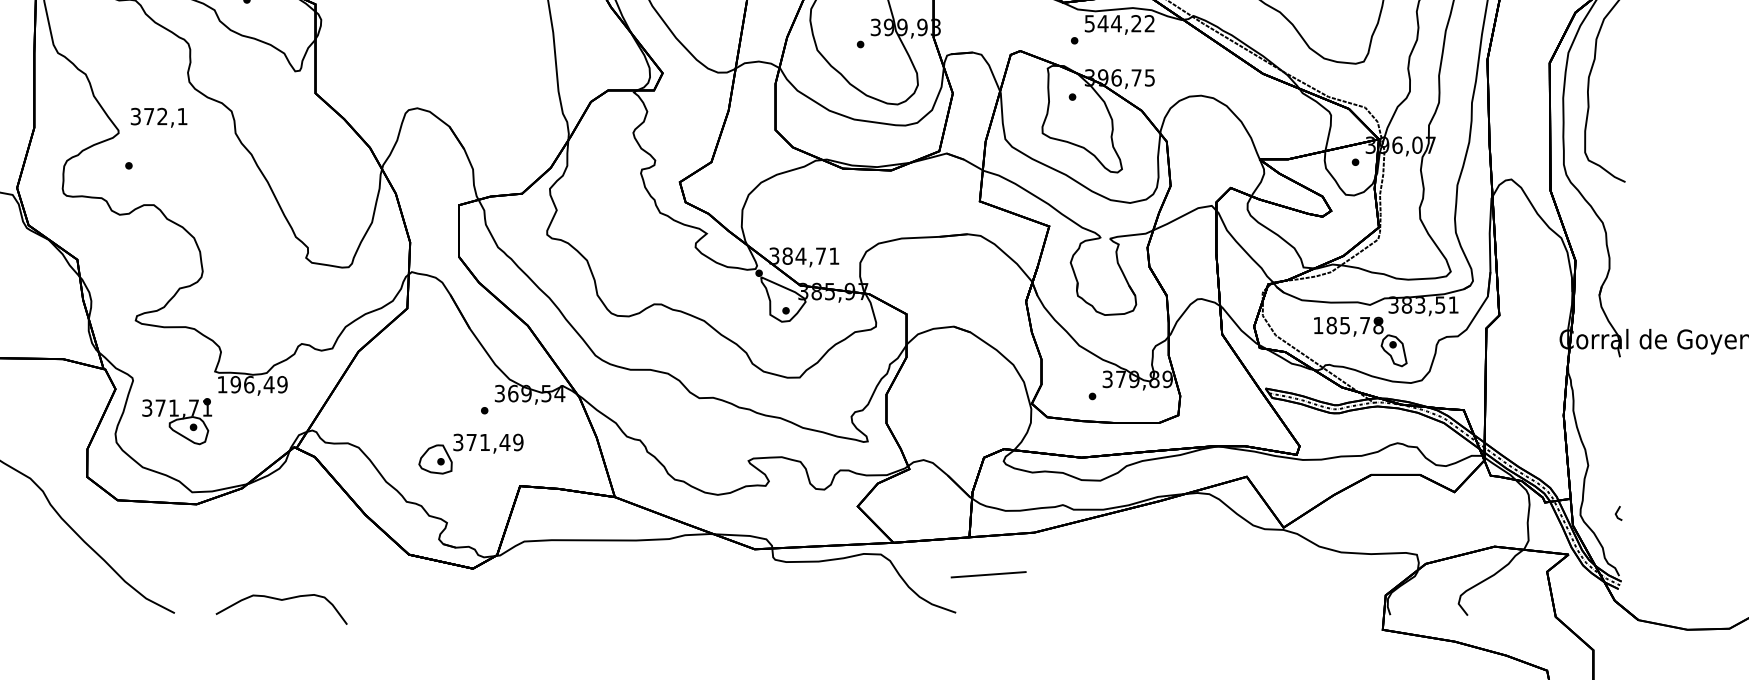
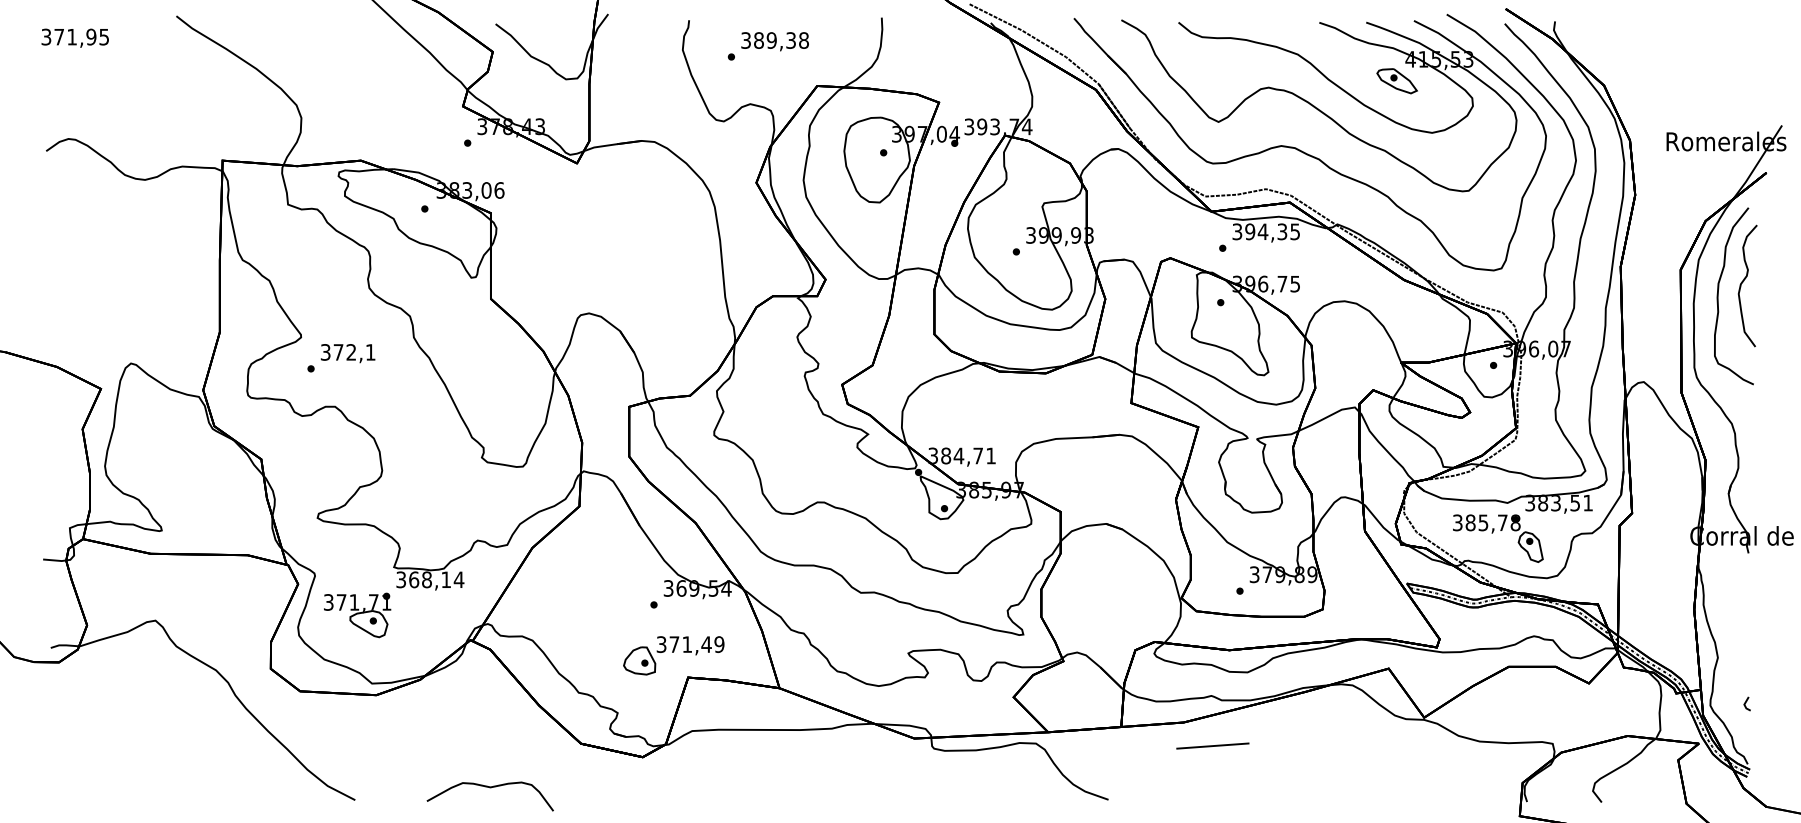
text: (1120, 23) -> (1266, 231), 544,22 -> 394,35
curve: (1614, 76) -> (1743, 282), added
text: (158, 117) -> (347, 353), moved
text: (1318, 325) -> (1457, 522), 185,78 -> 385,78
text: (252, 384) -> (430, 579), 196,49 -> 368,14
part: (470, 453) -> (673, 655), moved
line: (988, 574) -> (1212, 745), moved
curve: (280, 601) -> (489, 788), moved

